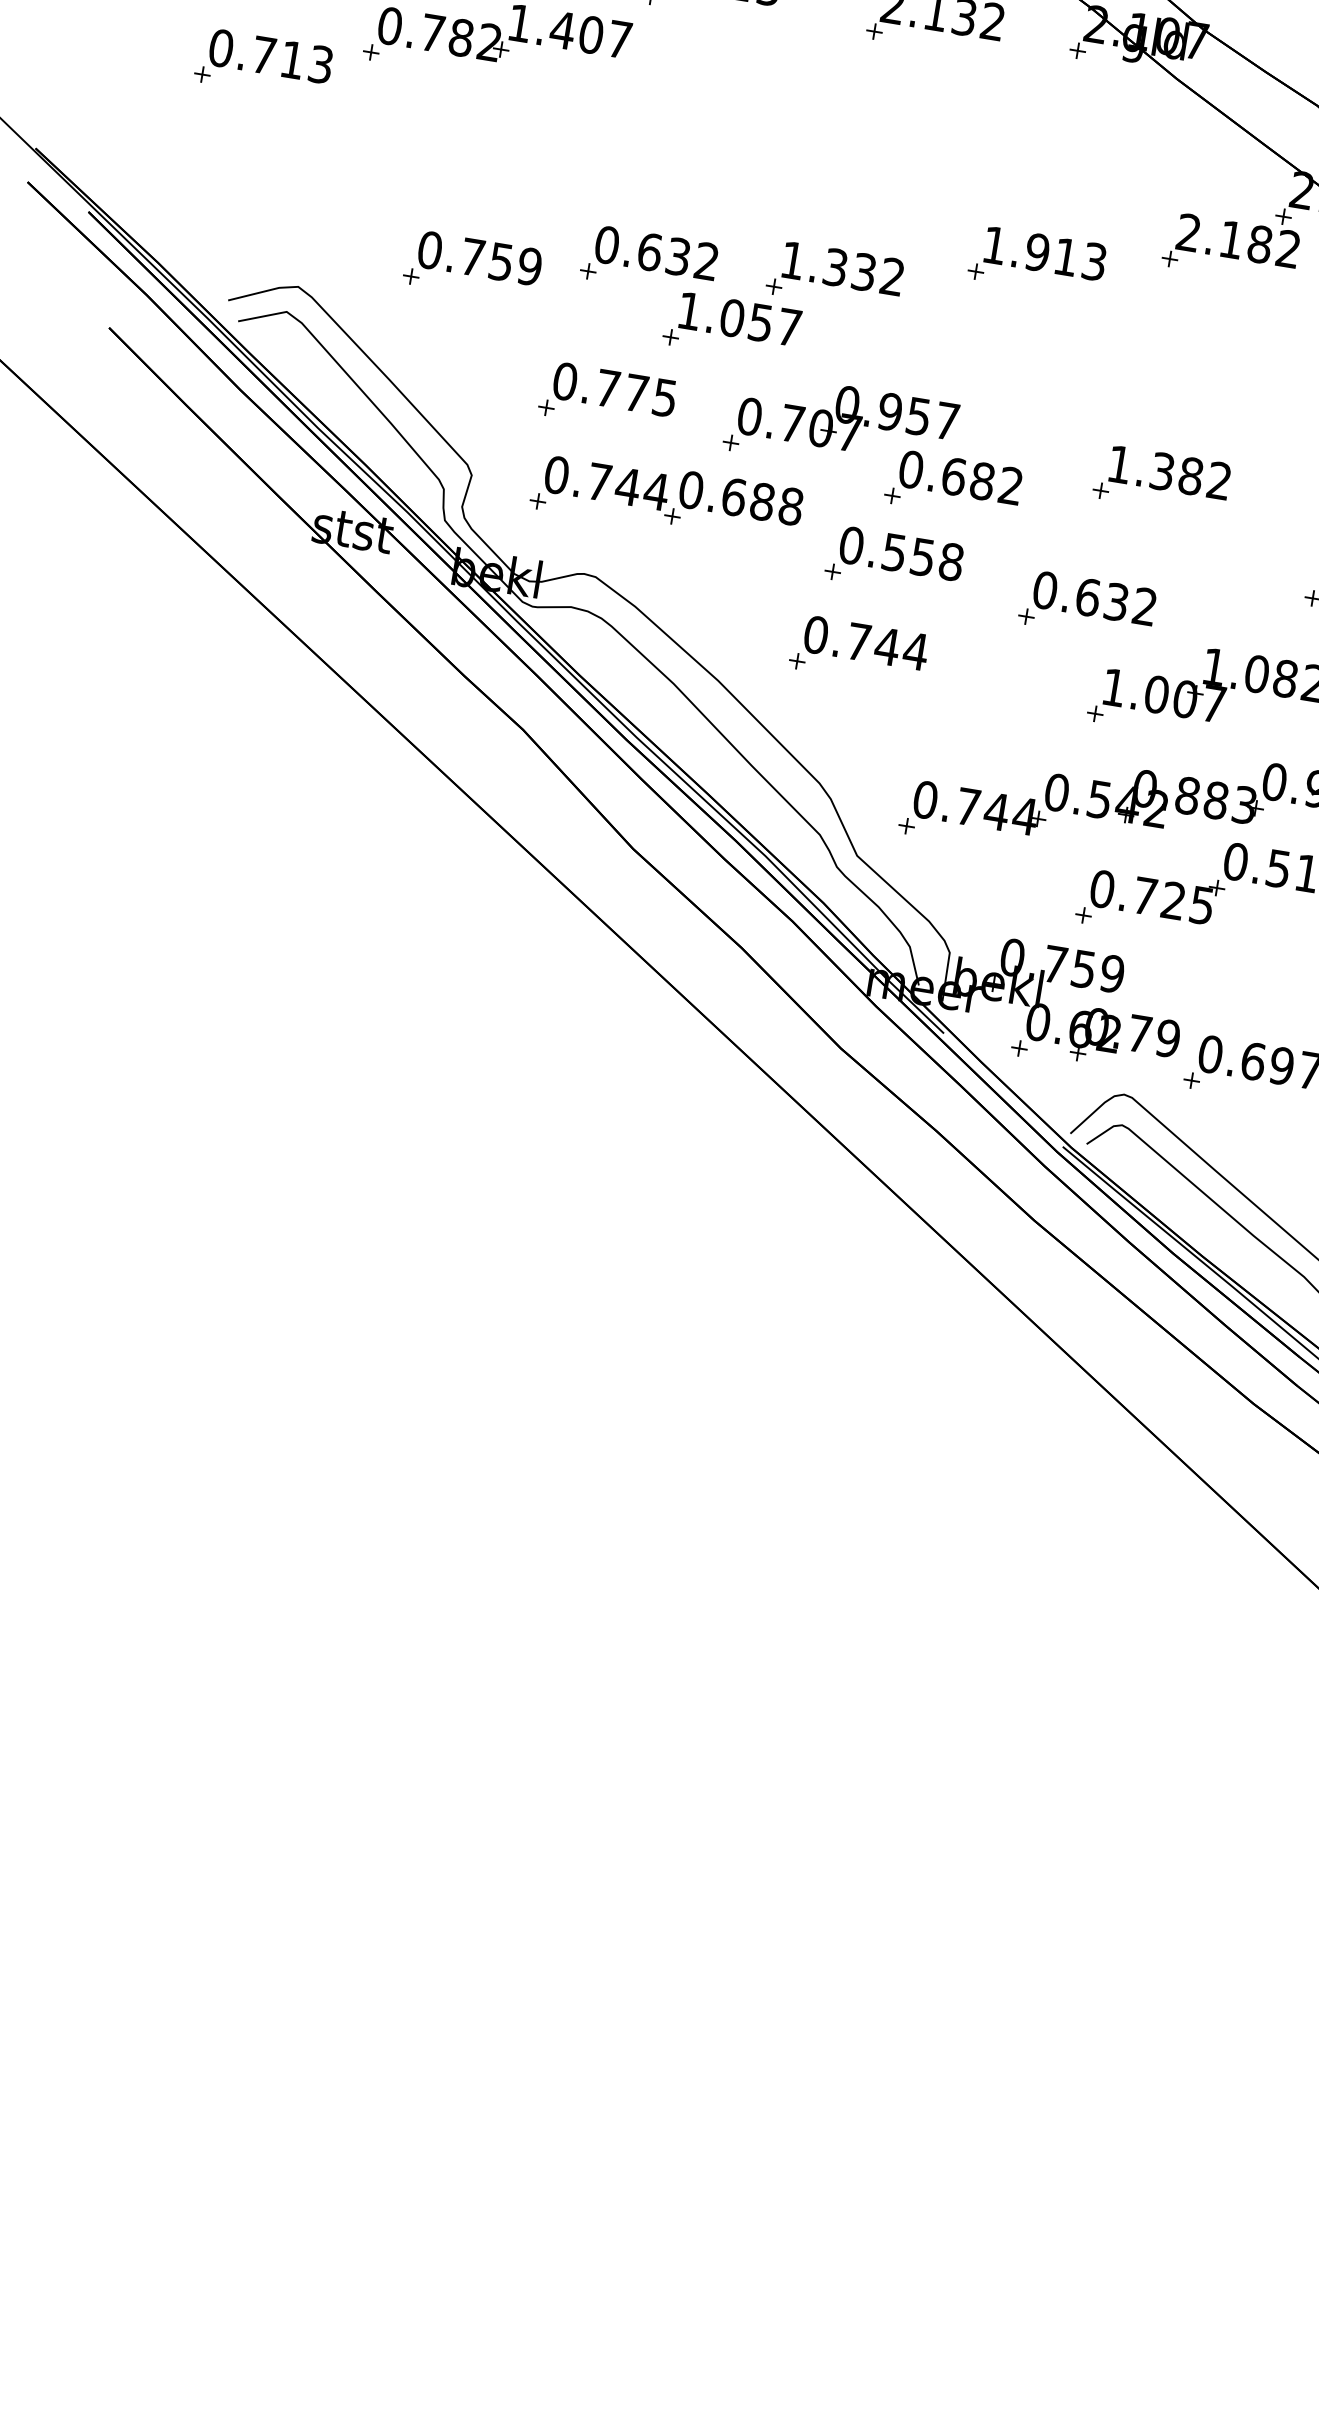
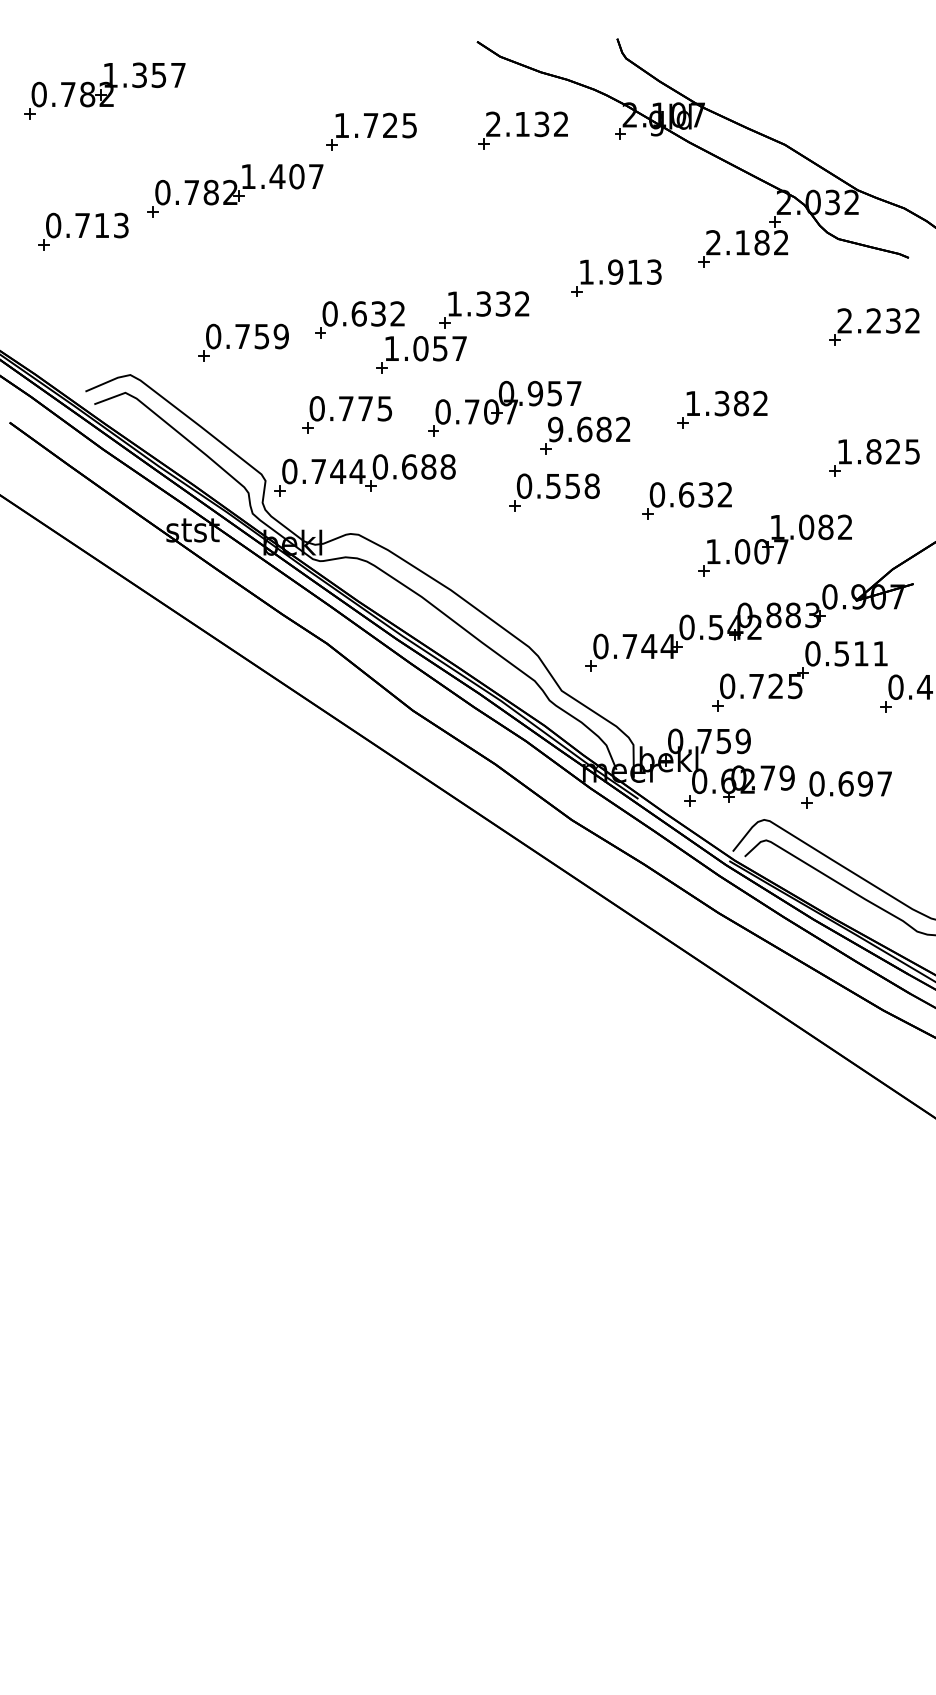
text: (911, 469) -> (555, 429), 0.682 -> 9.682
part: (665, 498) -> (364, 475), moved
part: (858, 651) -> (540, 555), removed

